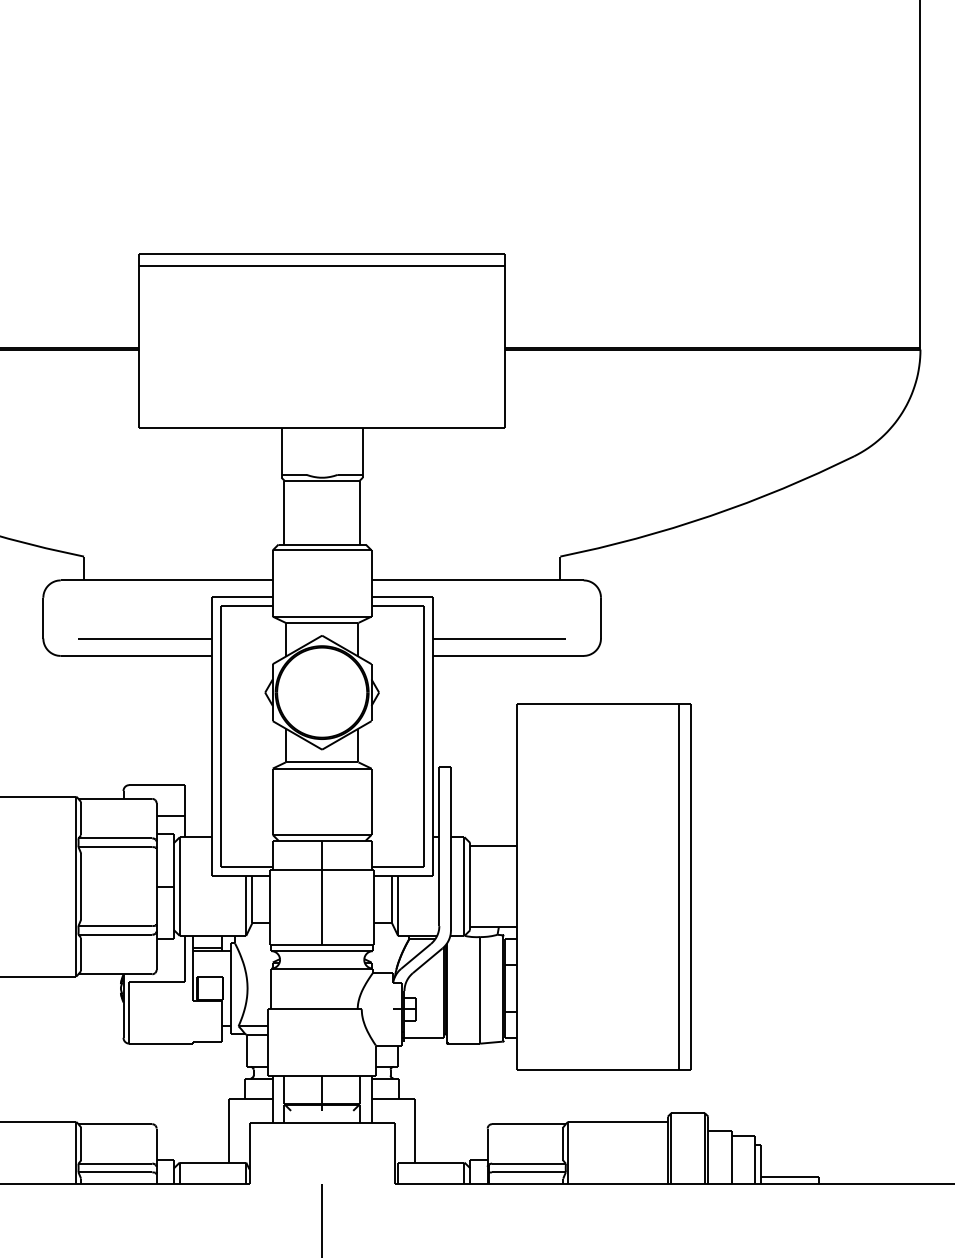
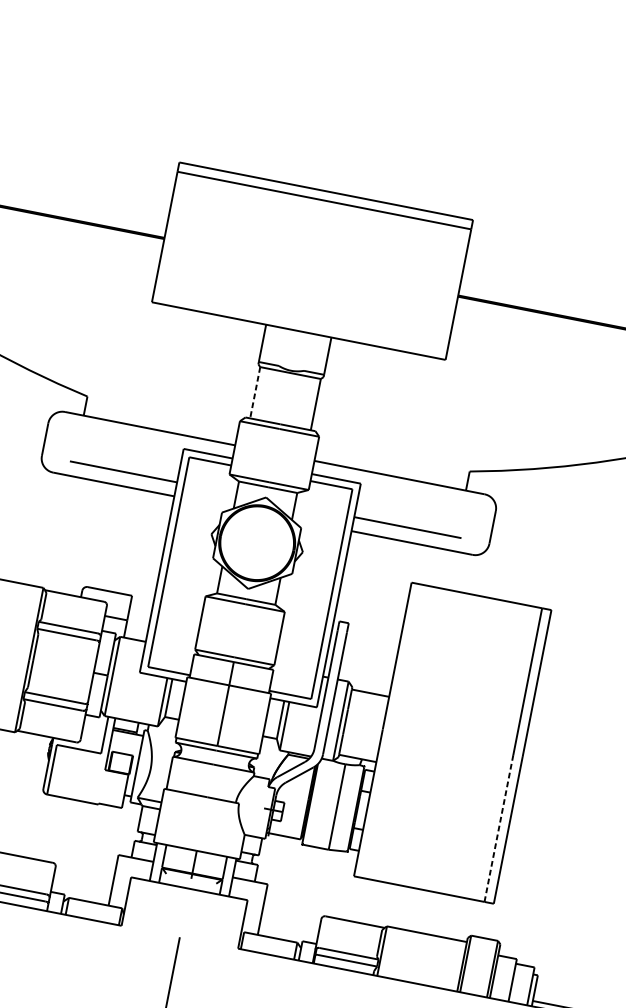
line: (284, 512) -> (255, 392), solid -> dashed
line: (679, 978) -> (498, 828), solid -> dashed

